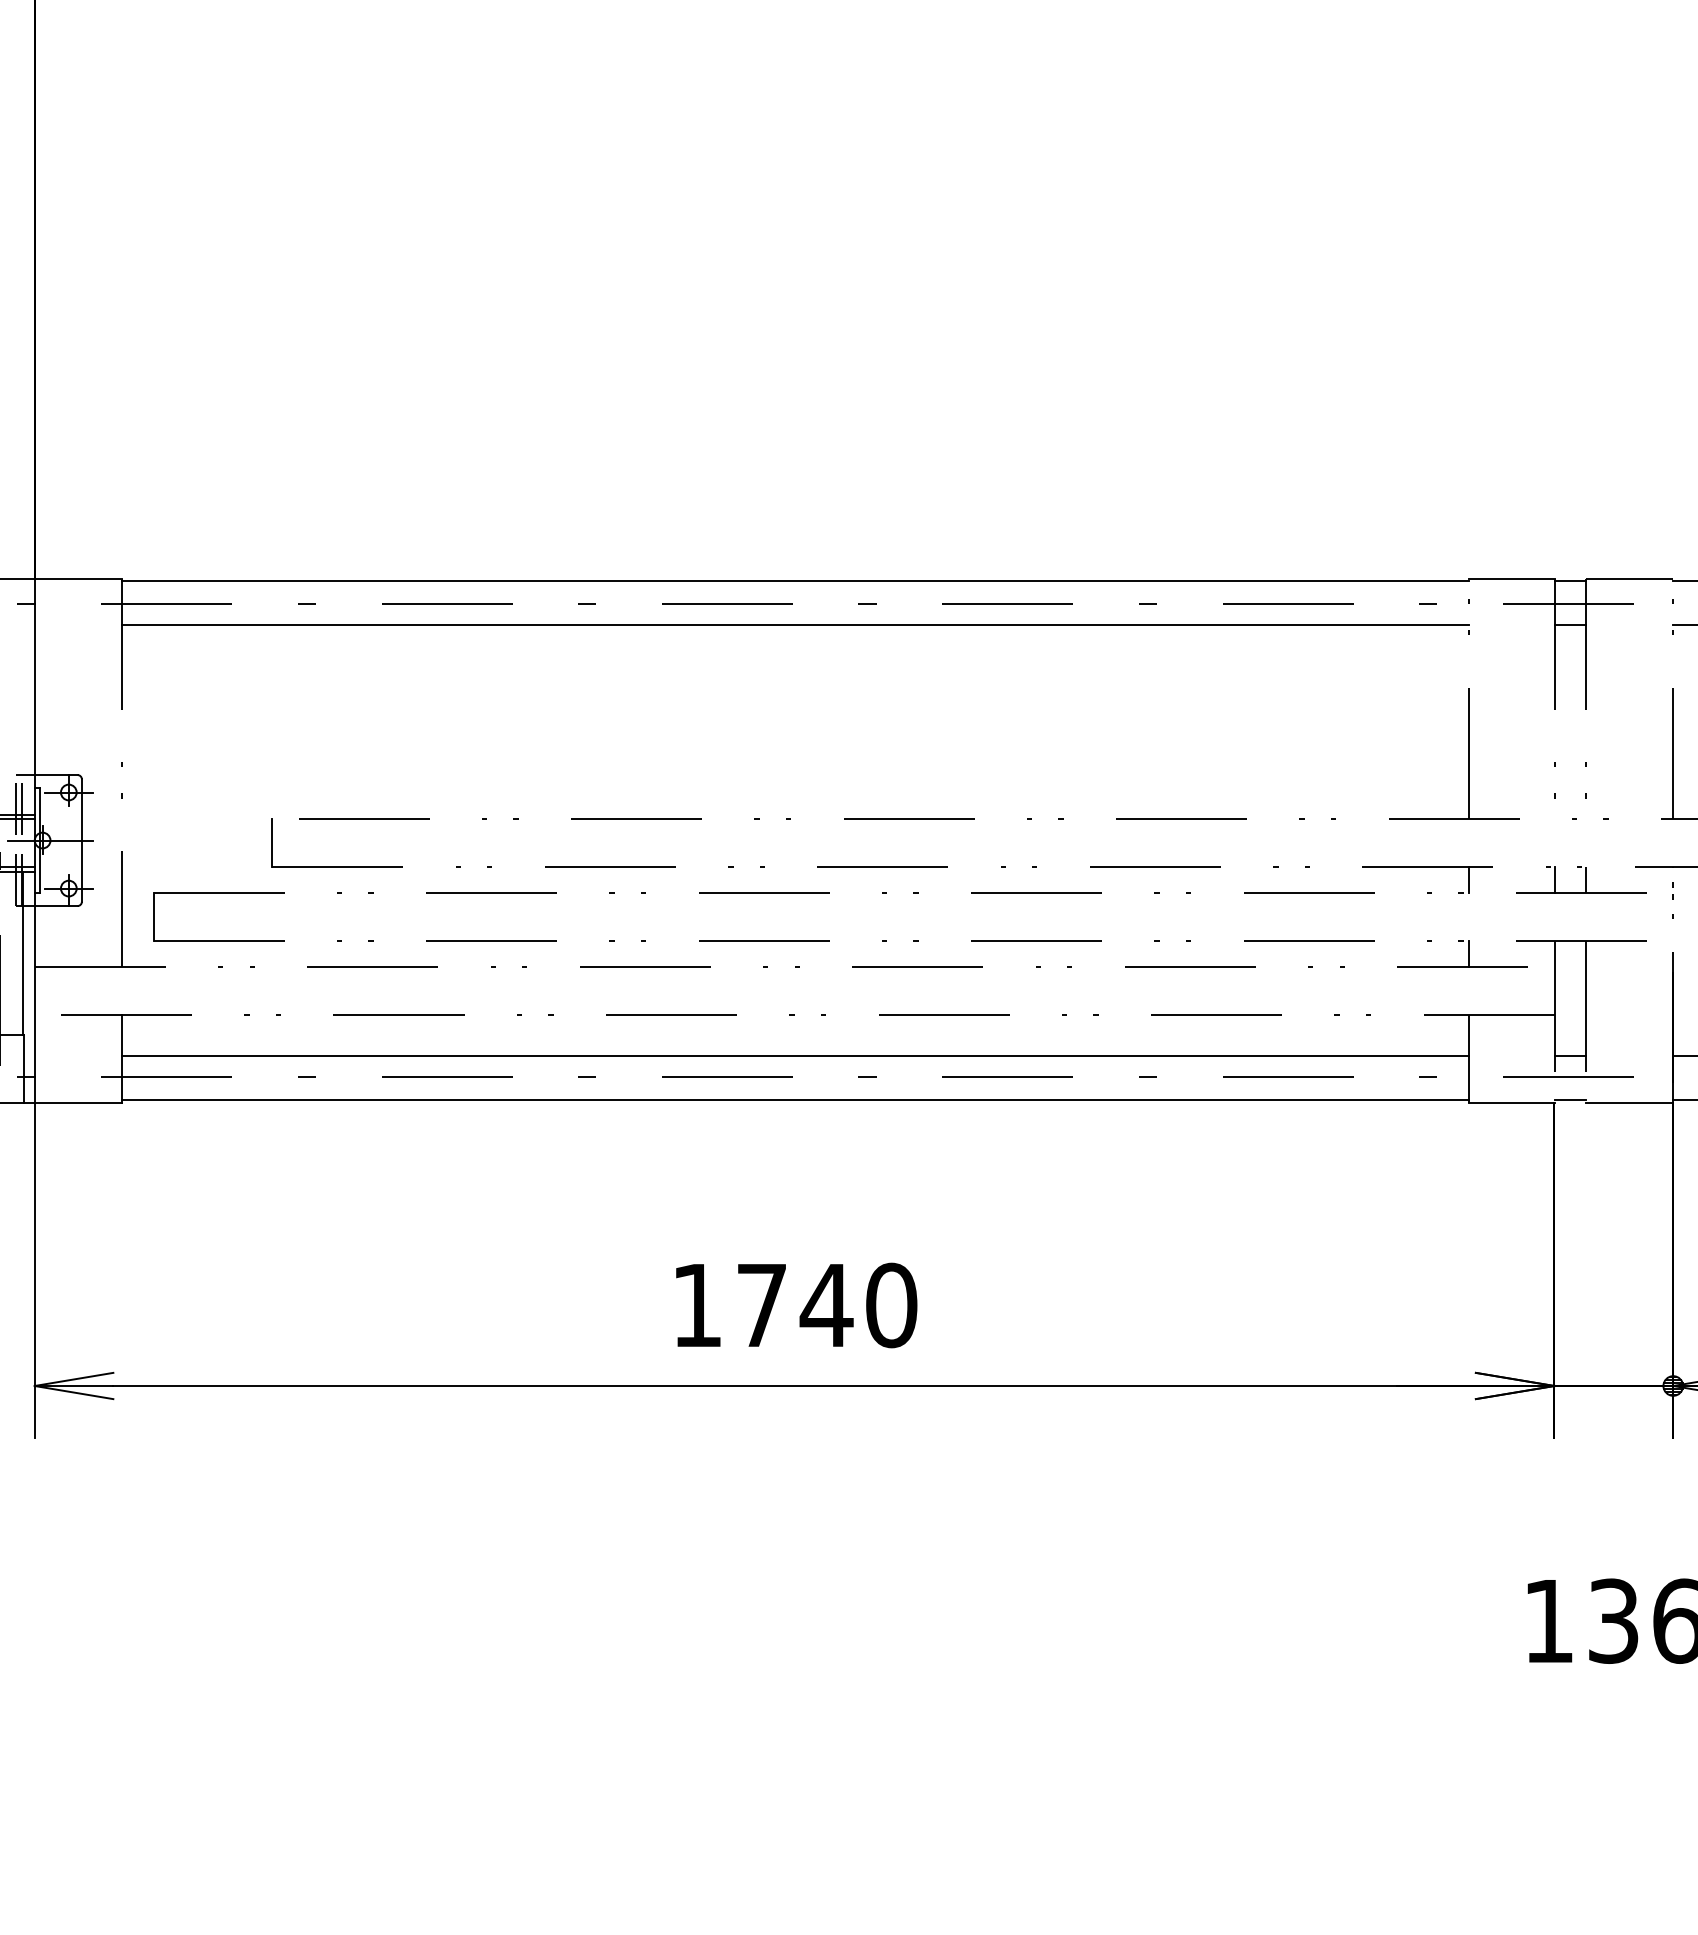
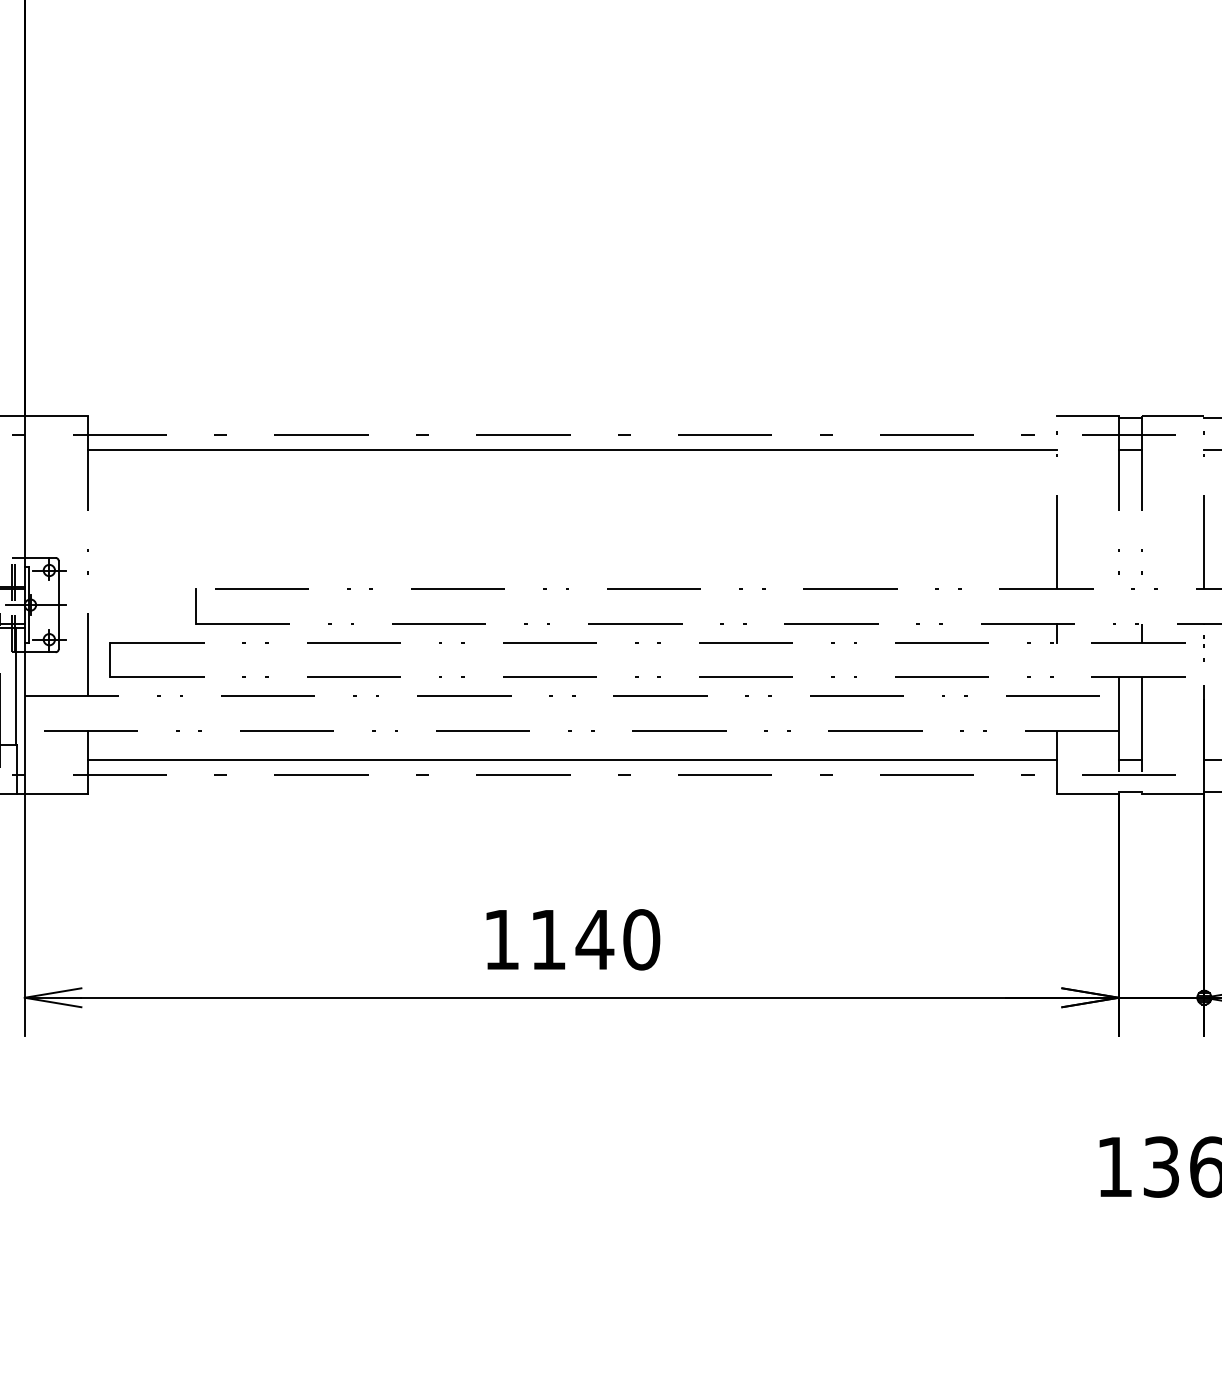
line: (795, 581) -> (572, 418), removed
line: (1554, 879) -> (1118, 633), removed
line: (1468, 953) -> (1056, 686), removed
line: (795, 1099) -> (572, 791), removed
text: (761, 1305) -> (548, 939), 1740 -> 1140

